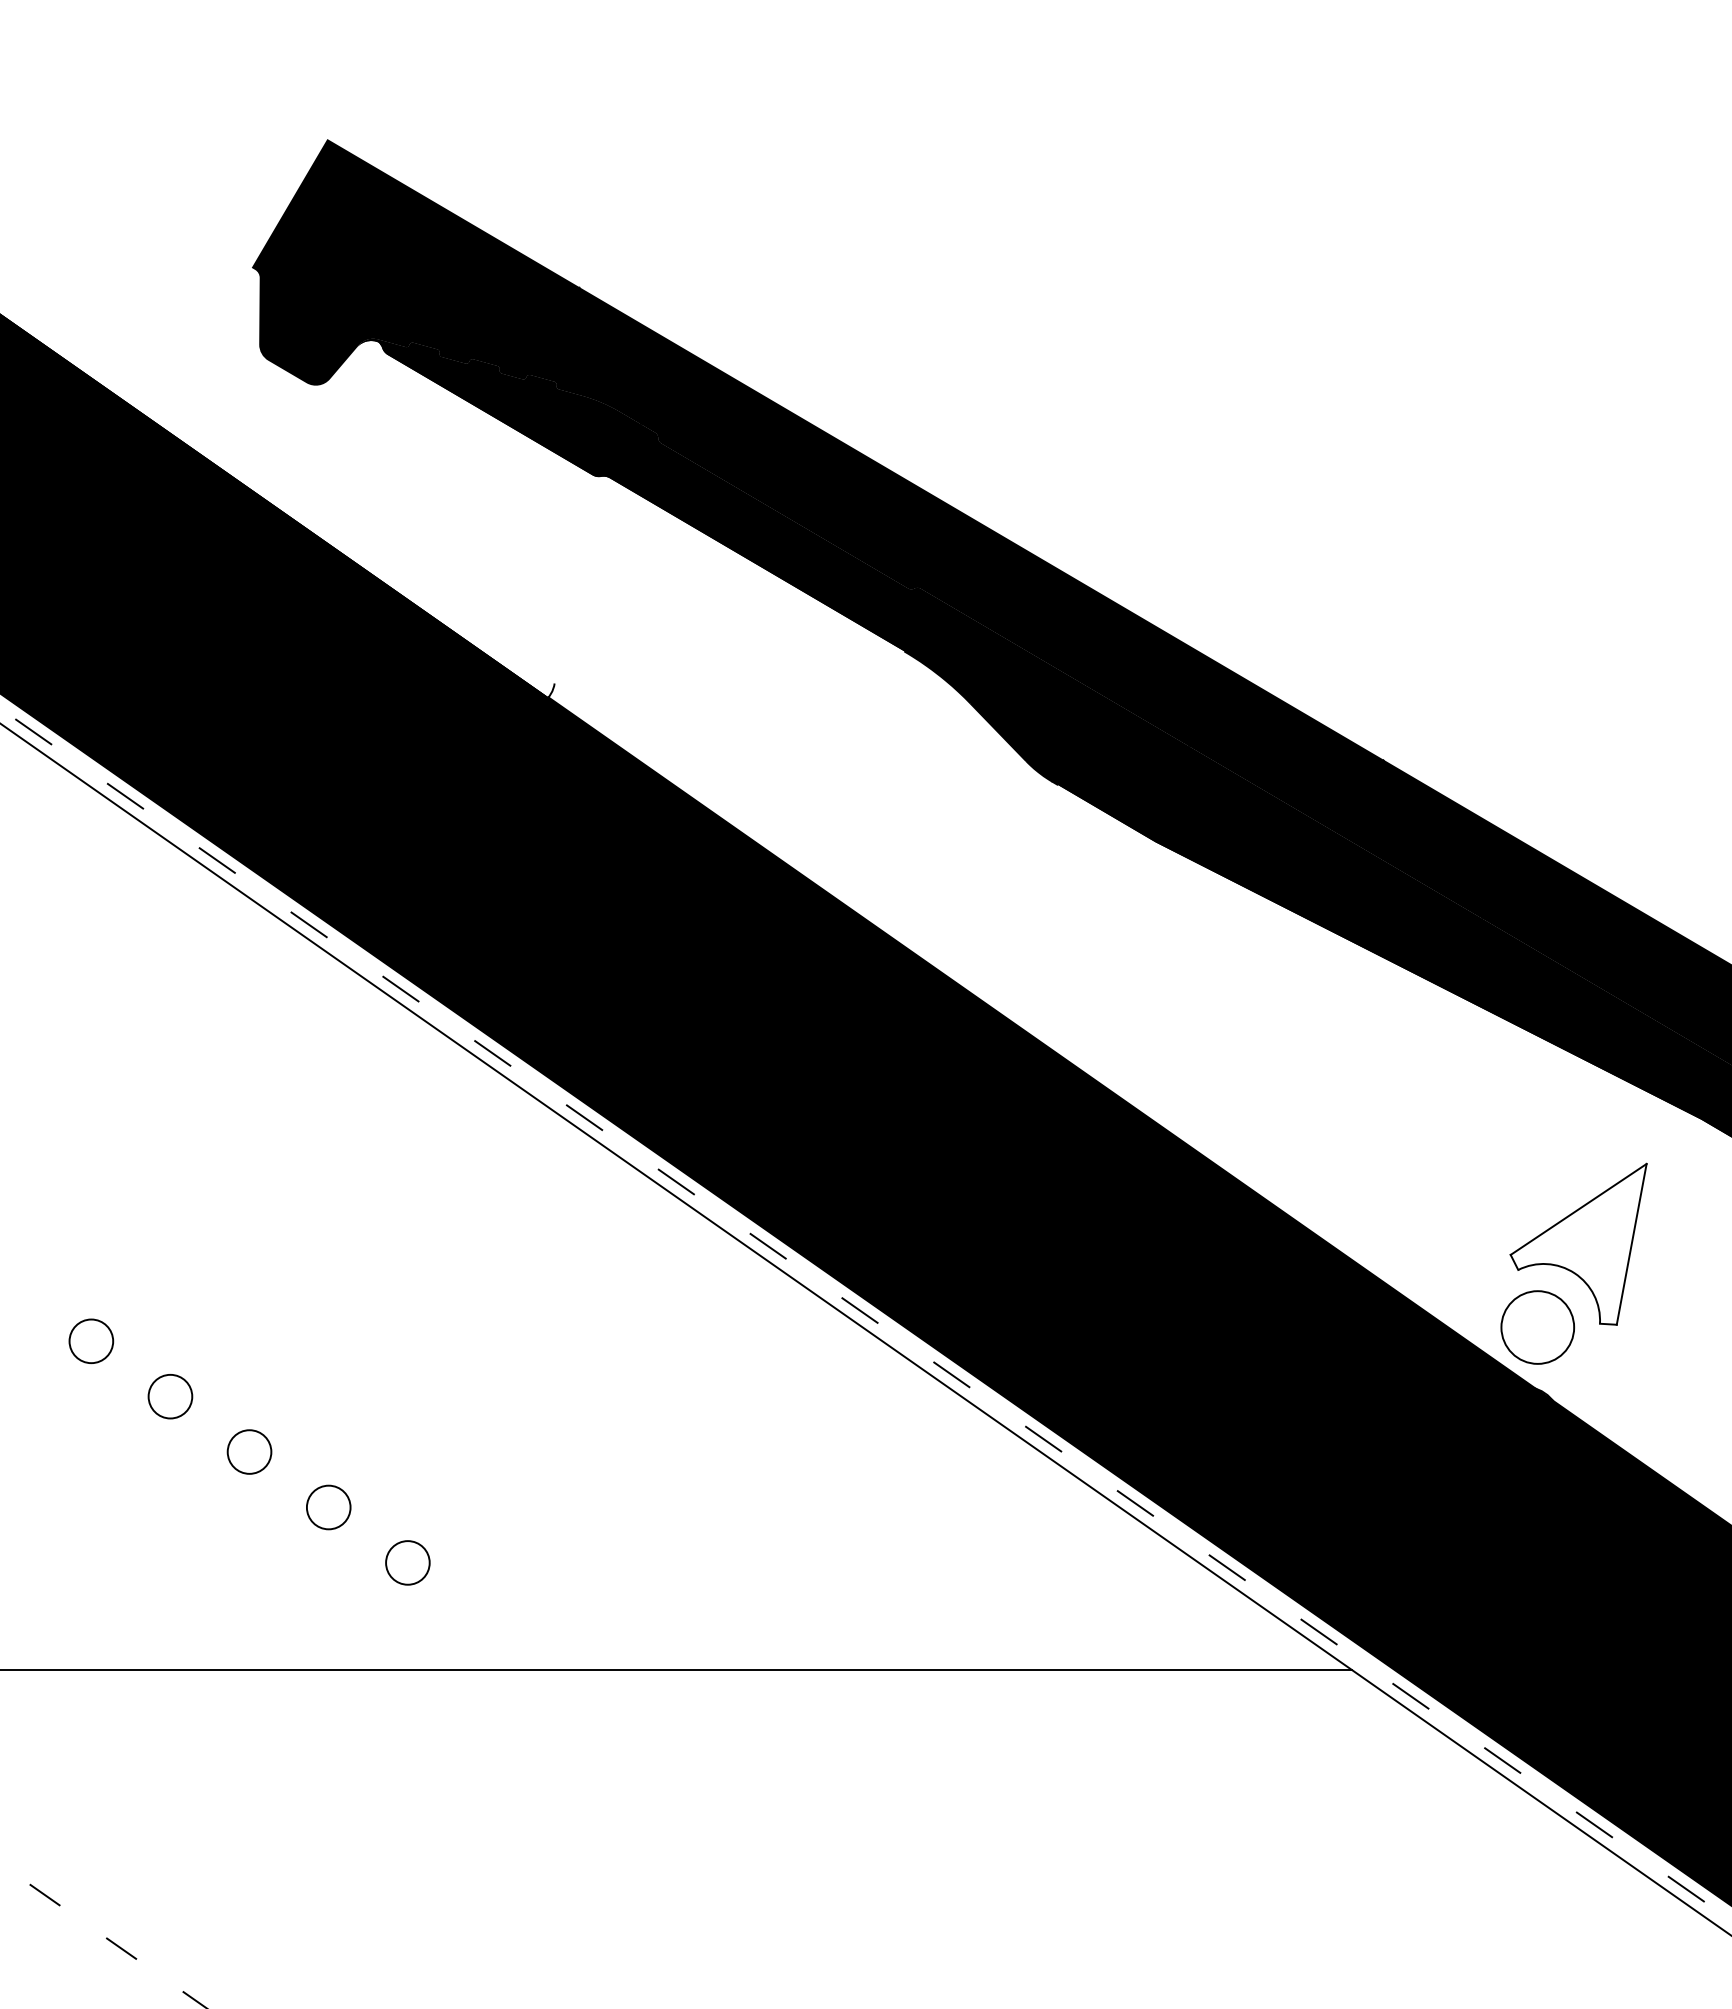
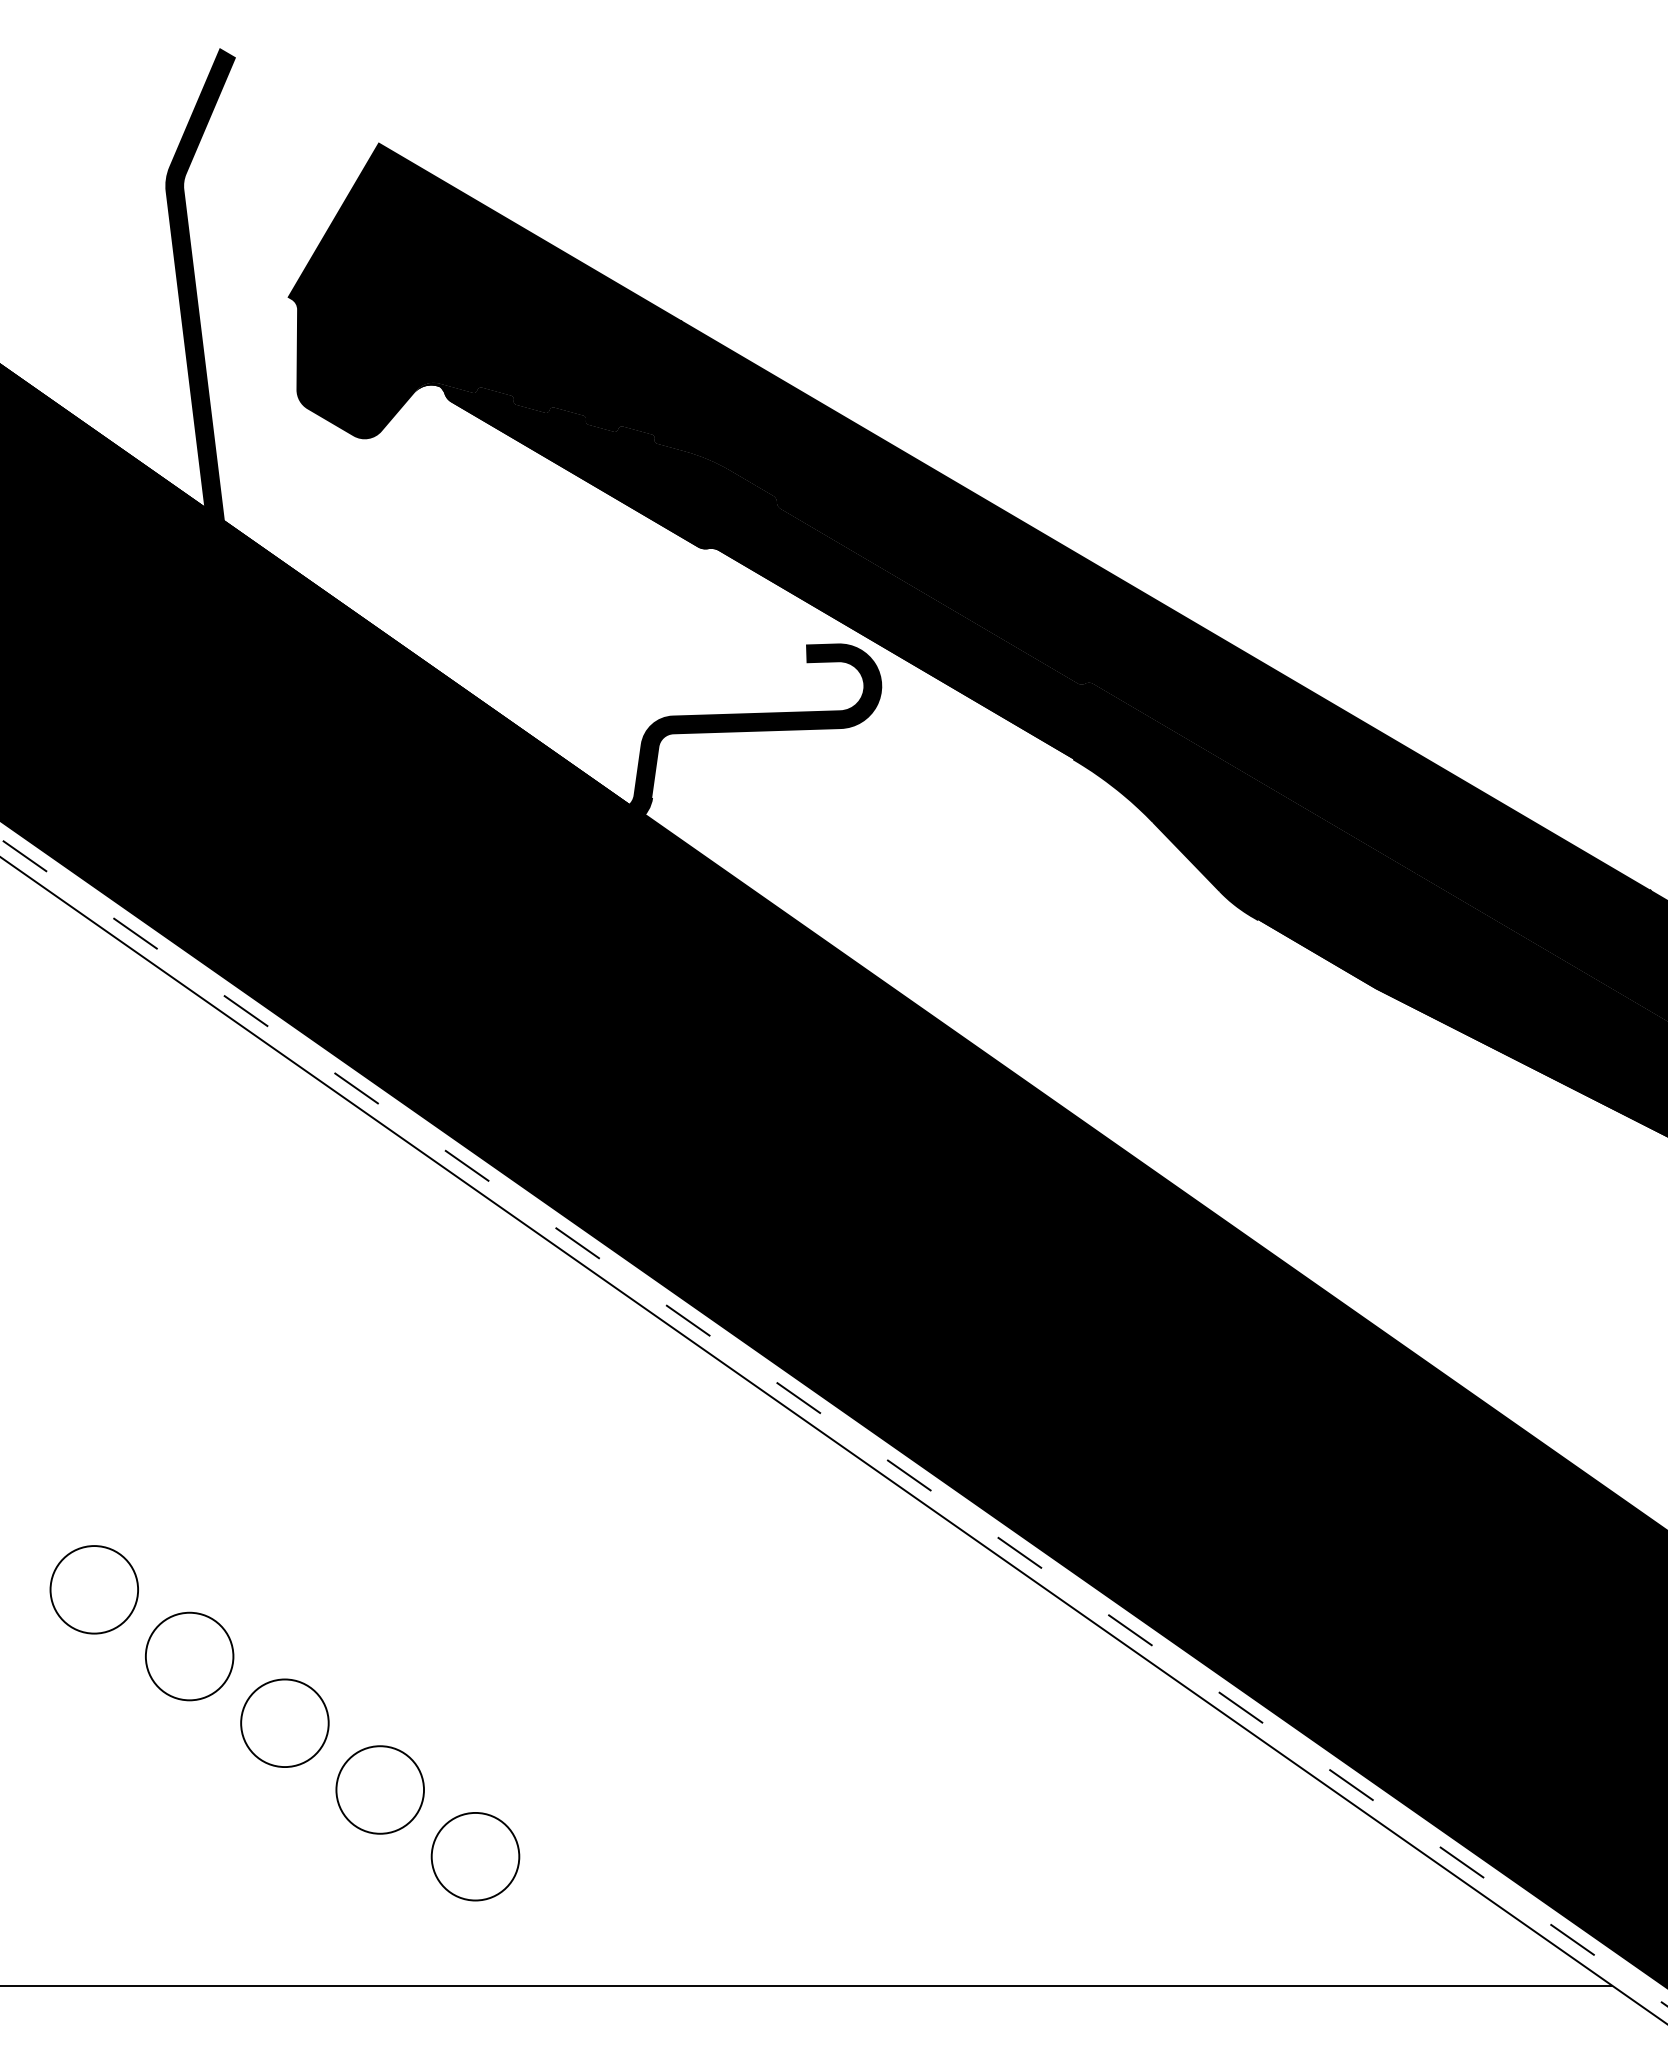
fill: (447, 383) -> (523, 436), added
circle: (91, 1341) -> (94, 1590), size x1.67
circle: (170, 1396) -> (189, 1656), size x1.67
circle: (249, 1451) -> (284, 1722), size x1.67
circle: (328, 1507) -> (379, 1789), size x1.67
circle: (407, 1562) -> (475, 1856), size x1.67

